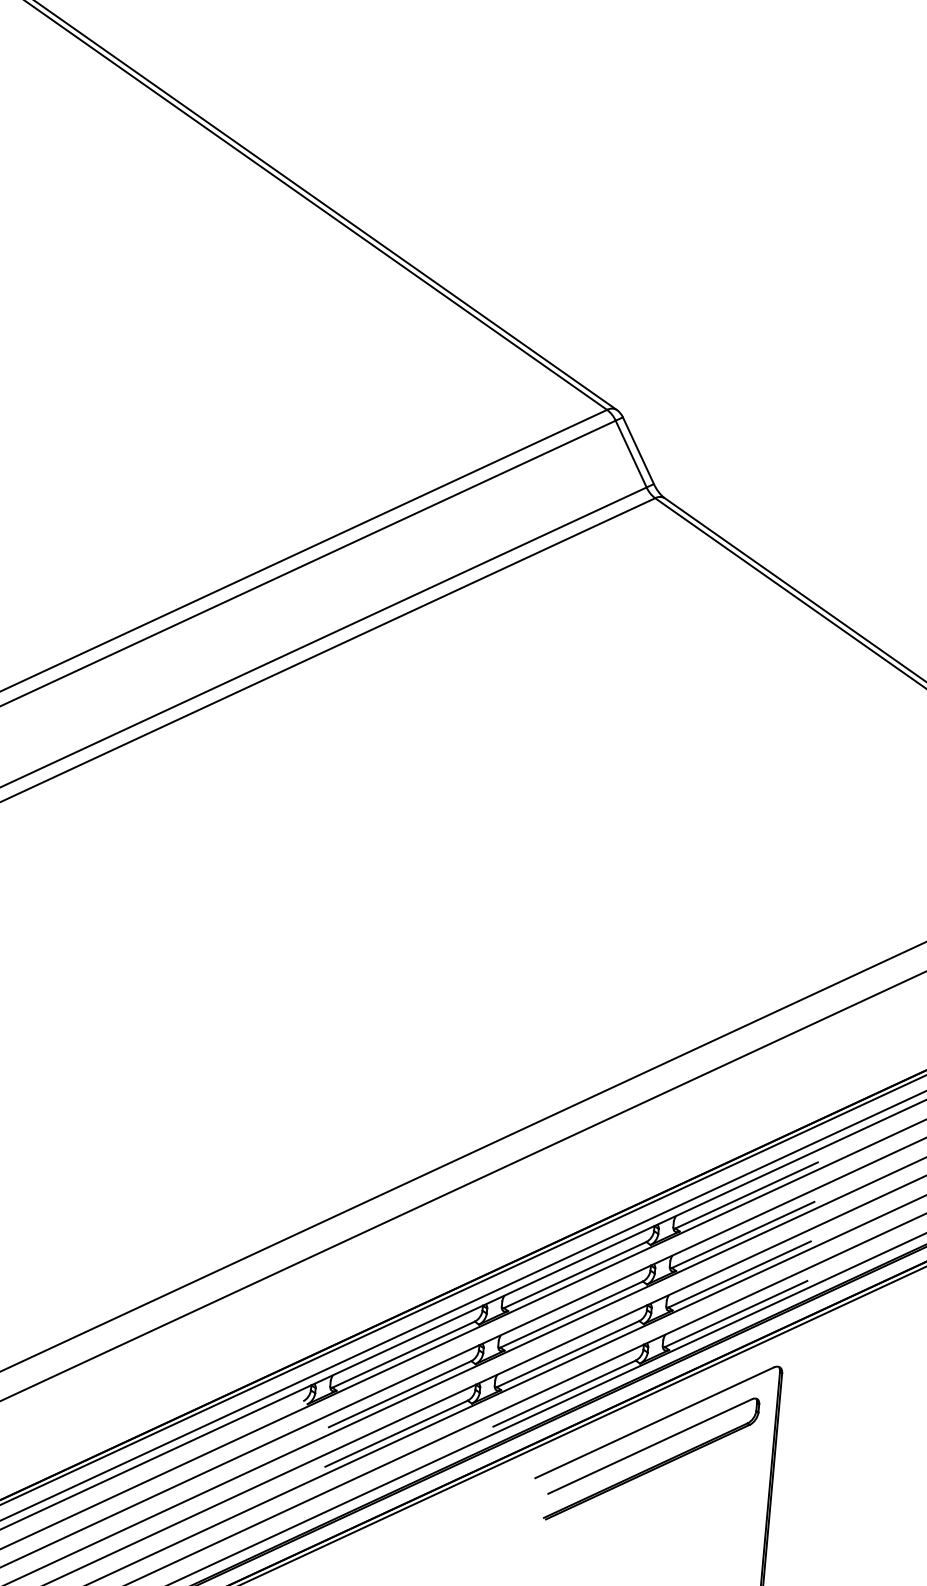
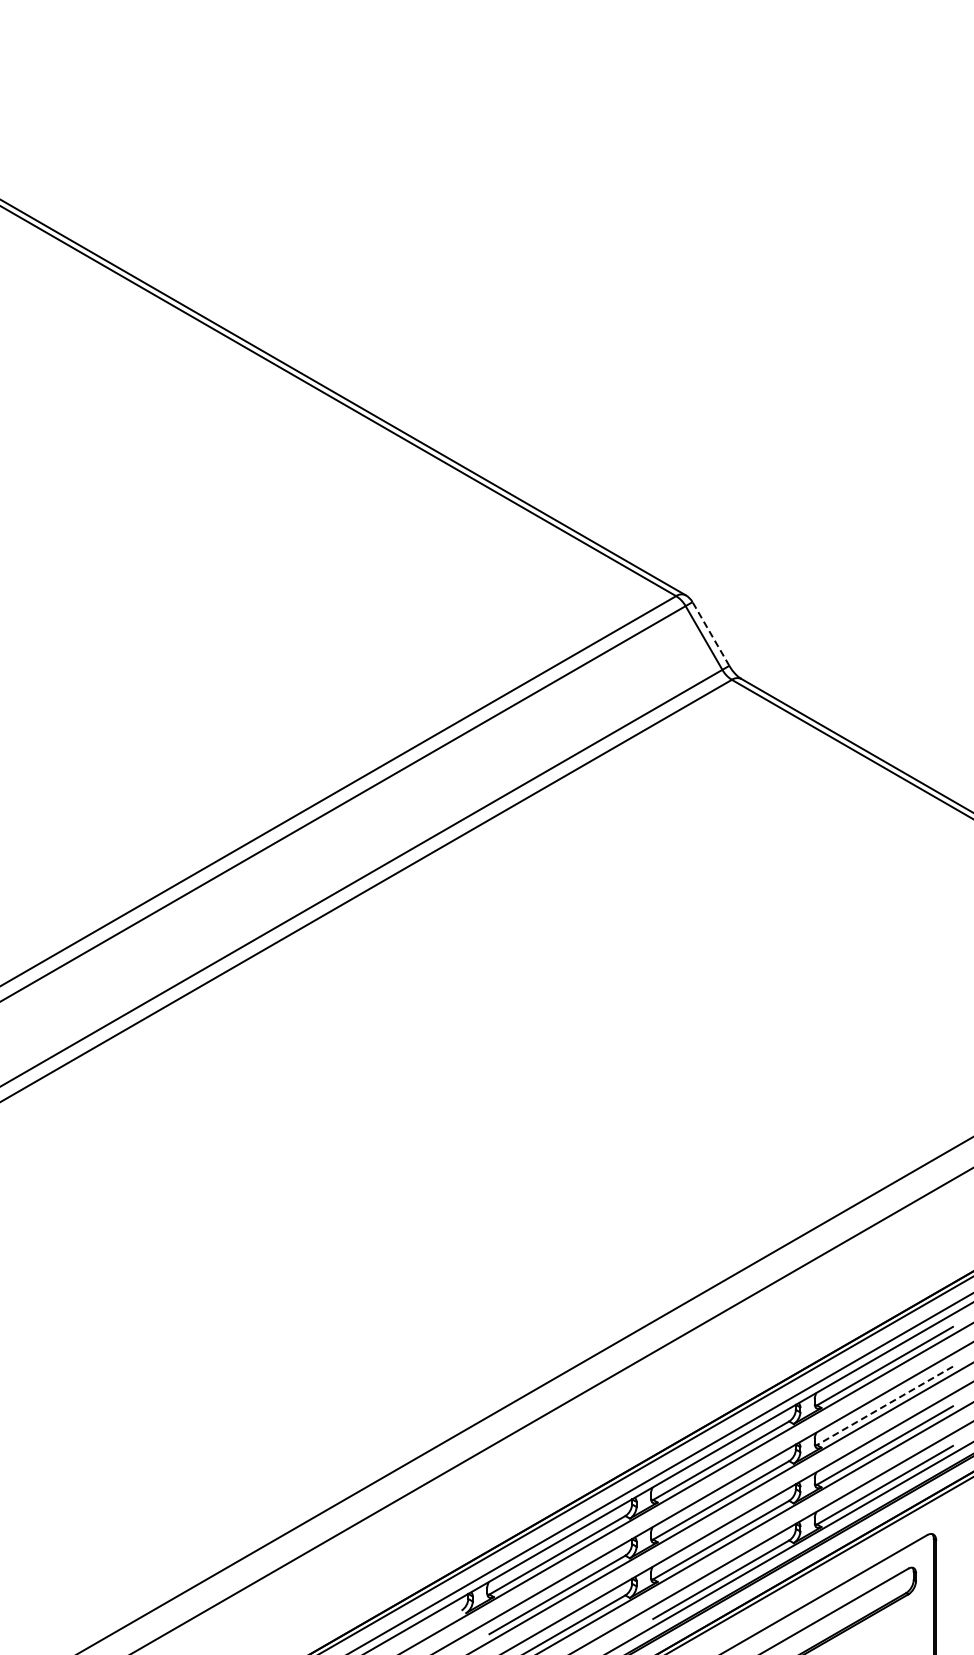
line: (637, 451) -> (710, 634), solid -> dashed
line: (743, 1234) -> (885, 1405), solid -> dashed

